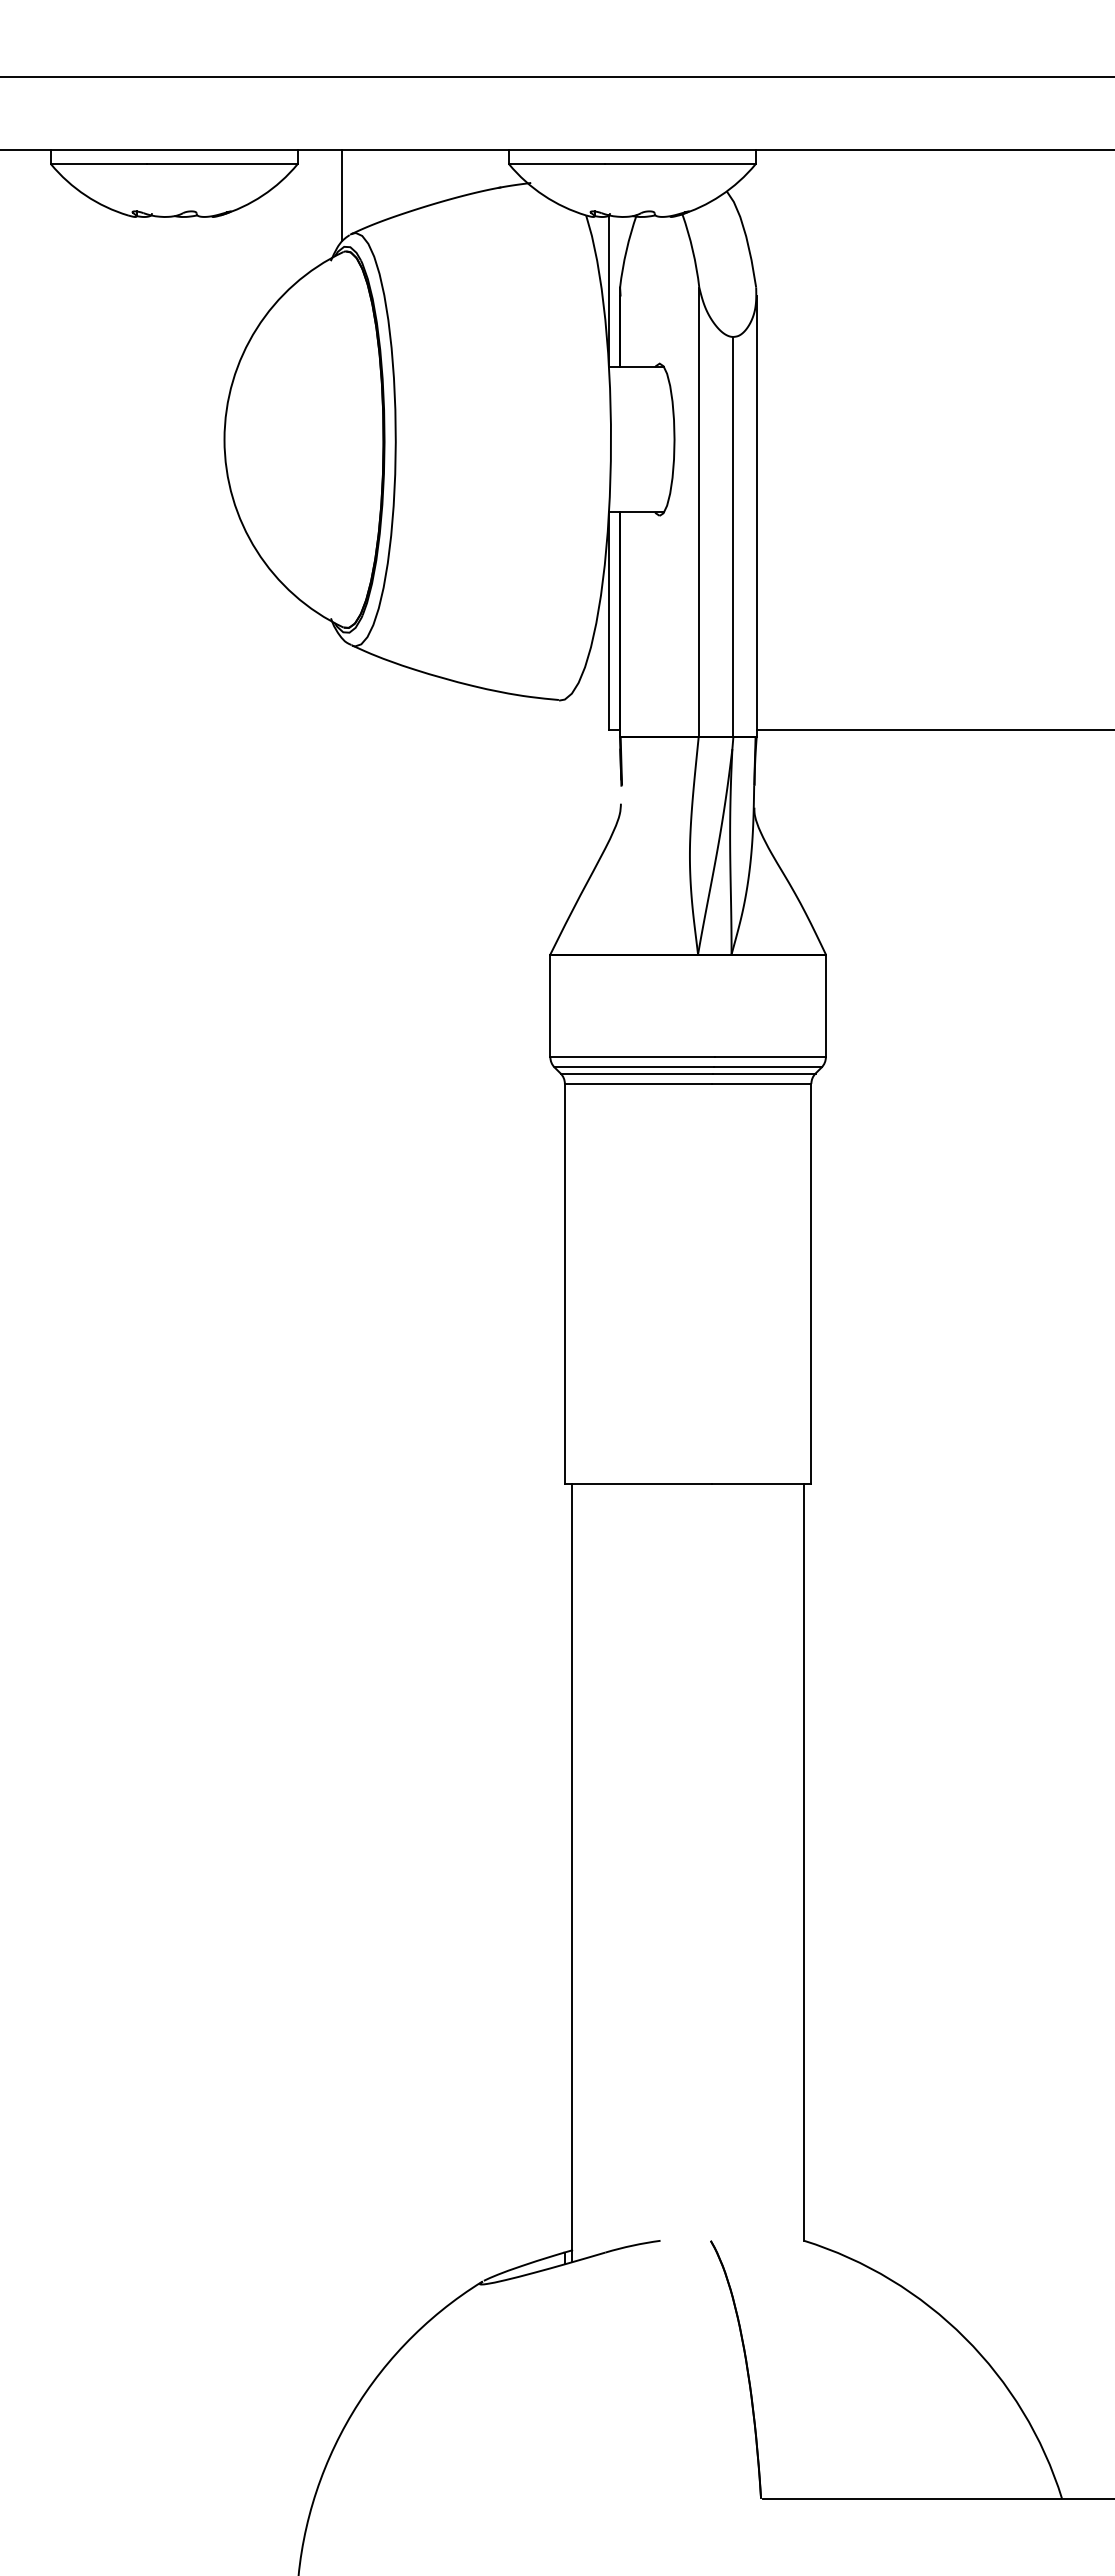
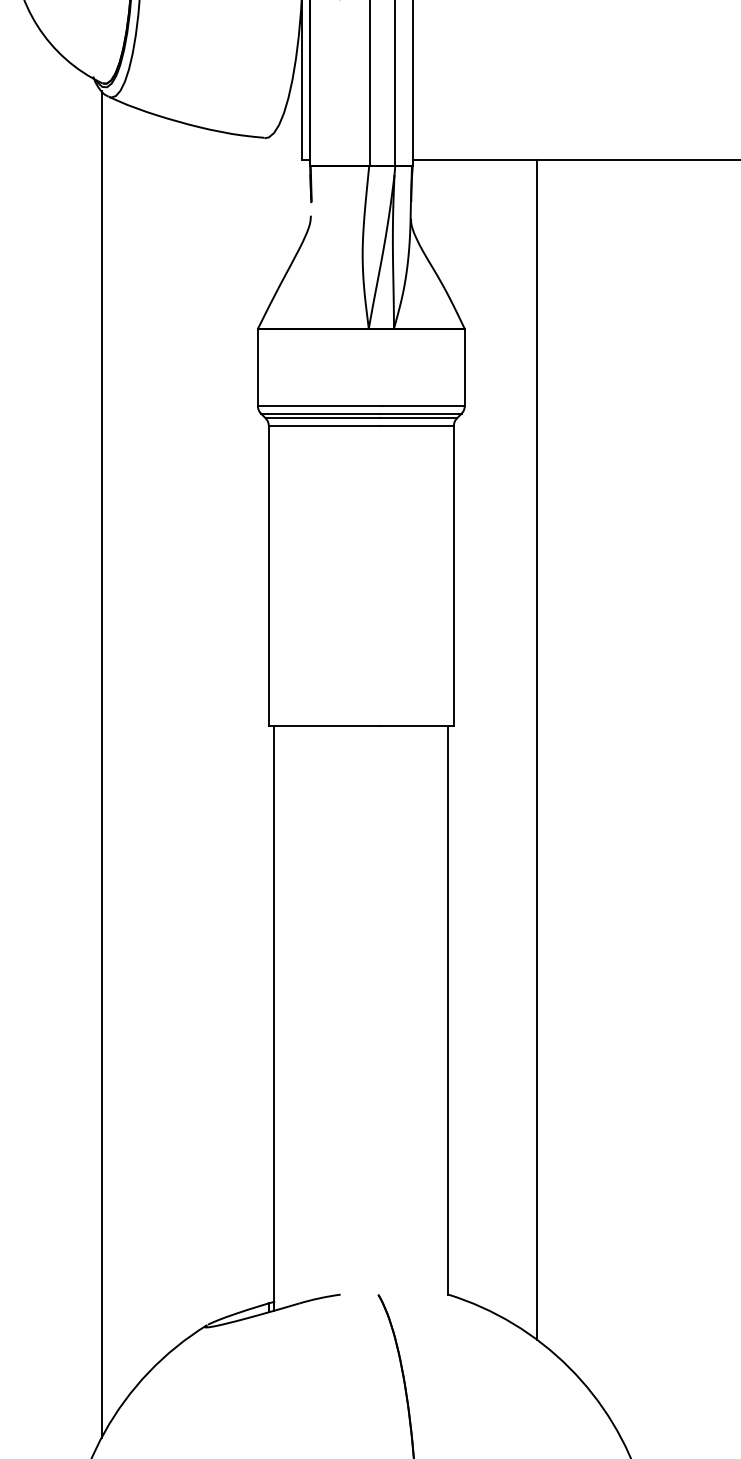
line: (922, 1515) -> (537, 750), added
line: (342, 1534) -> (101, 764), added

